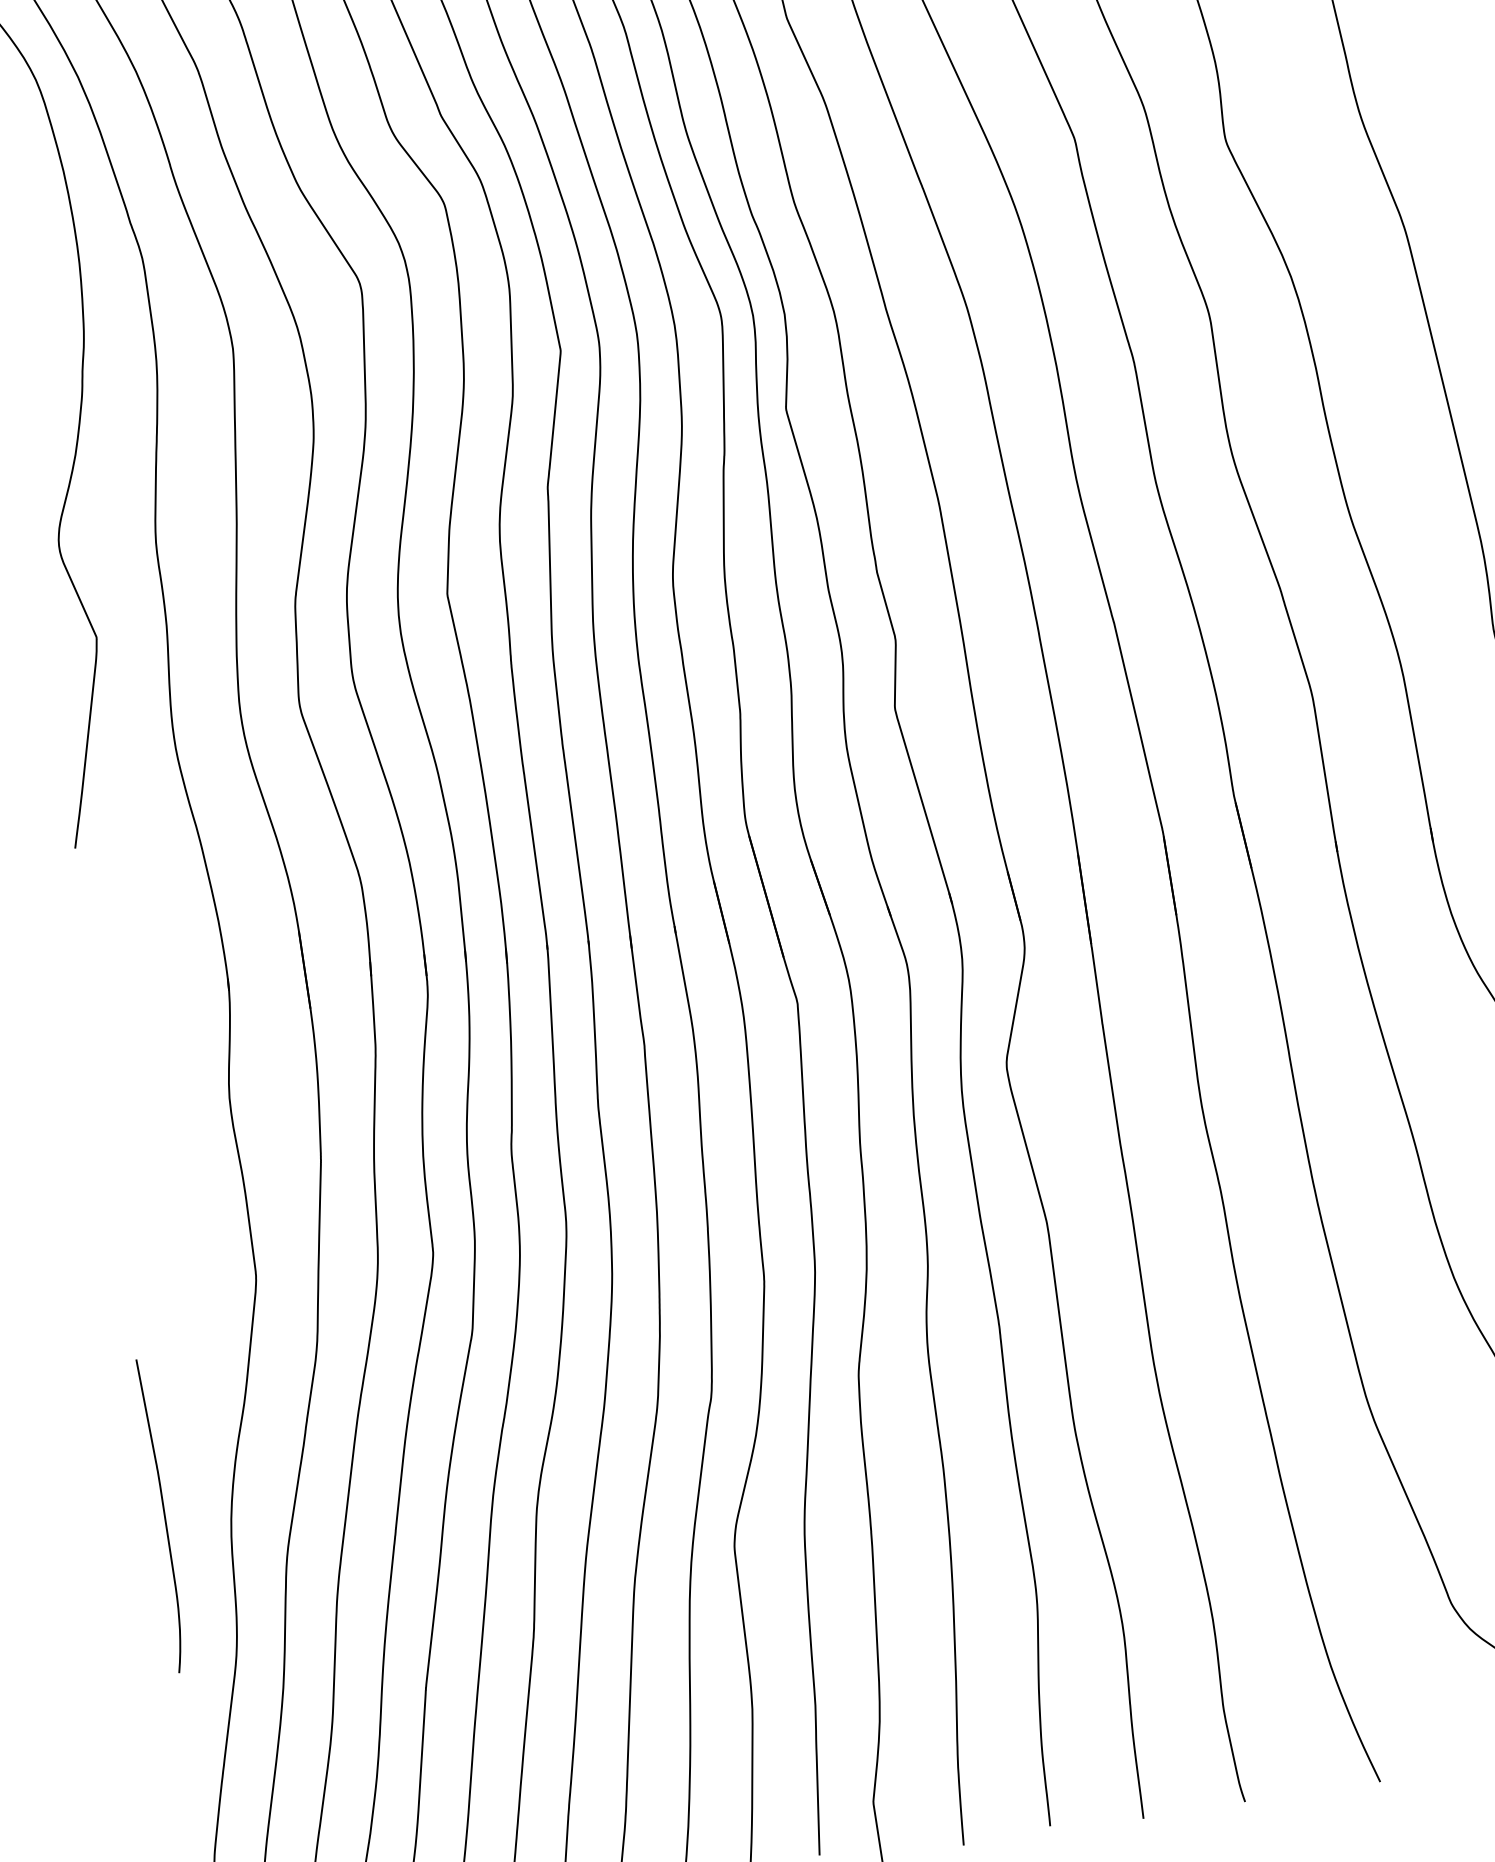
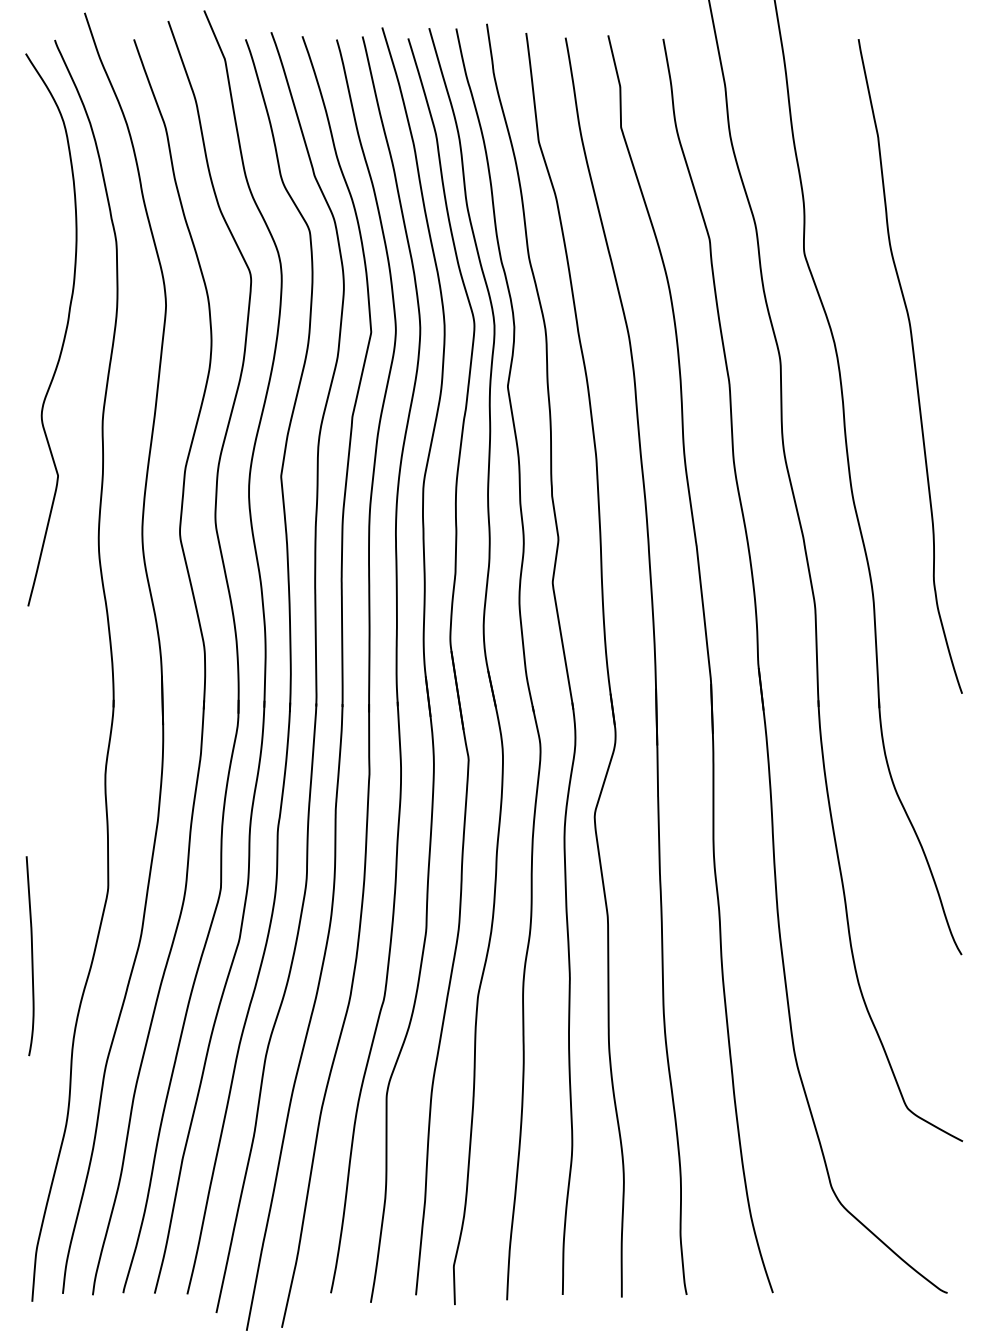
curve: (163, 1516) -> (31, 956), moved

